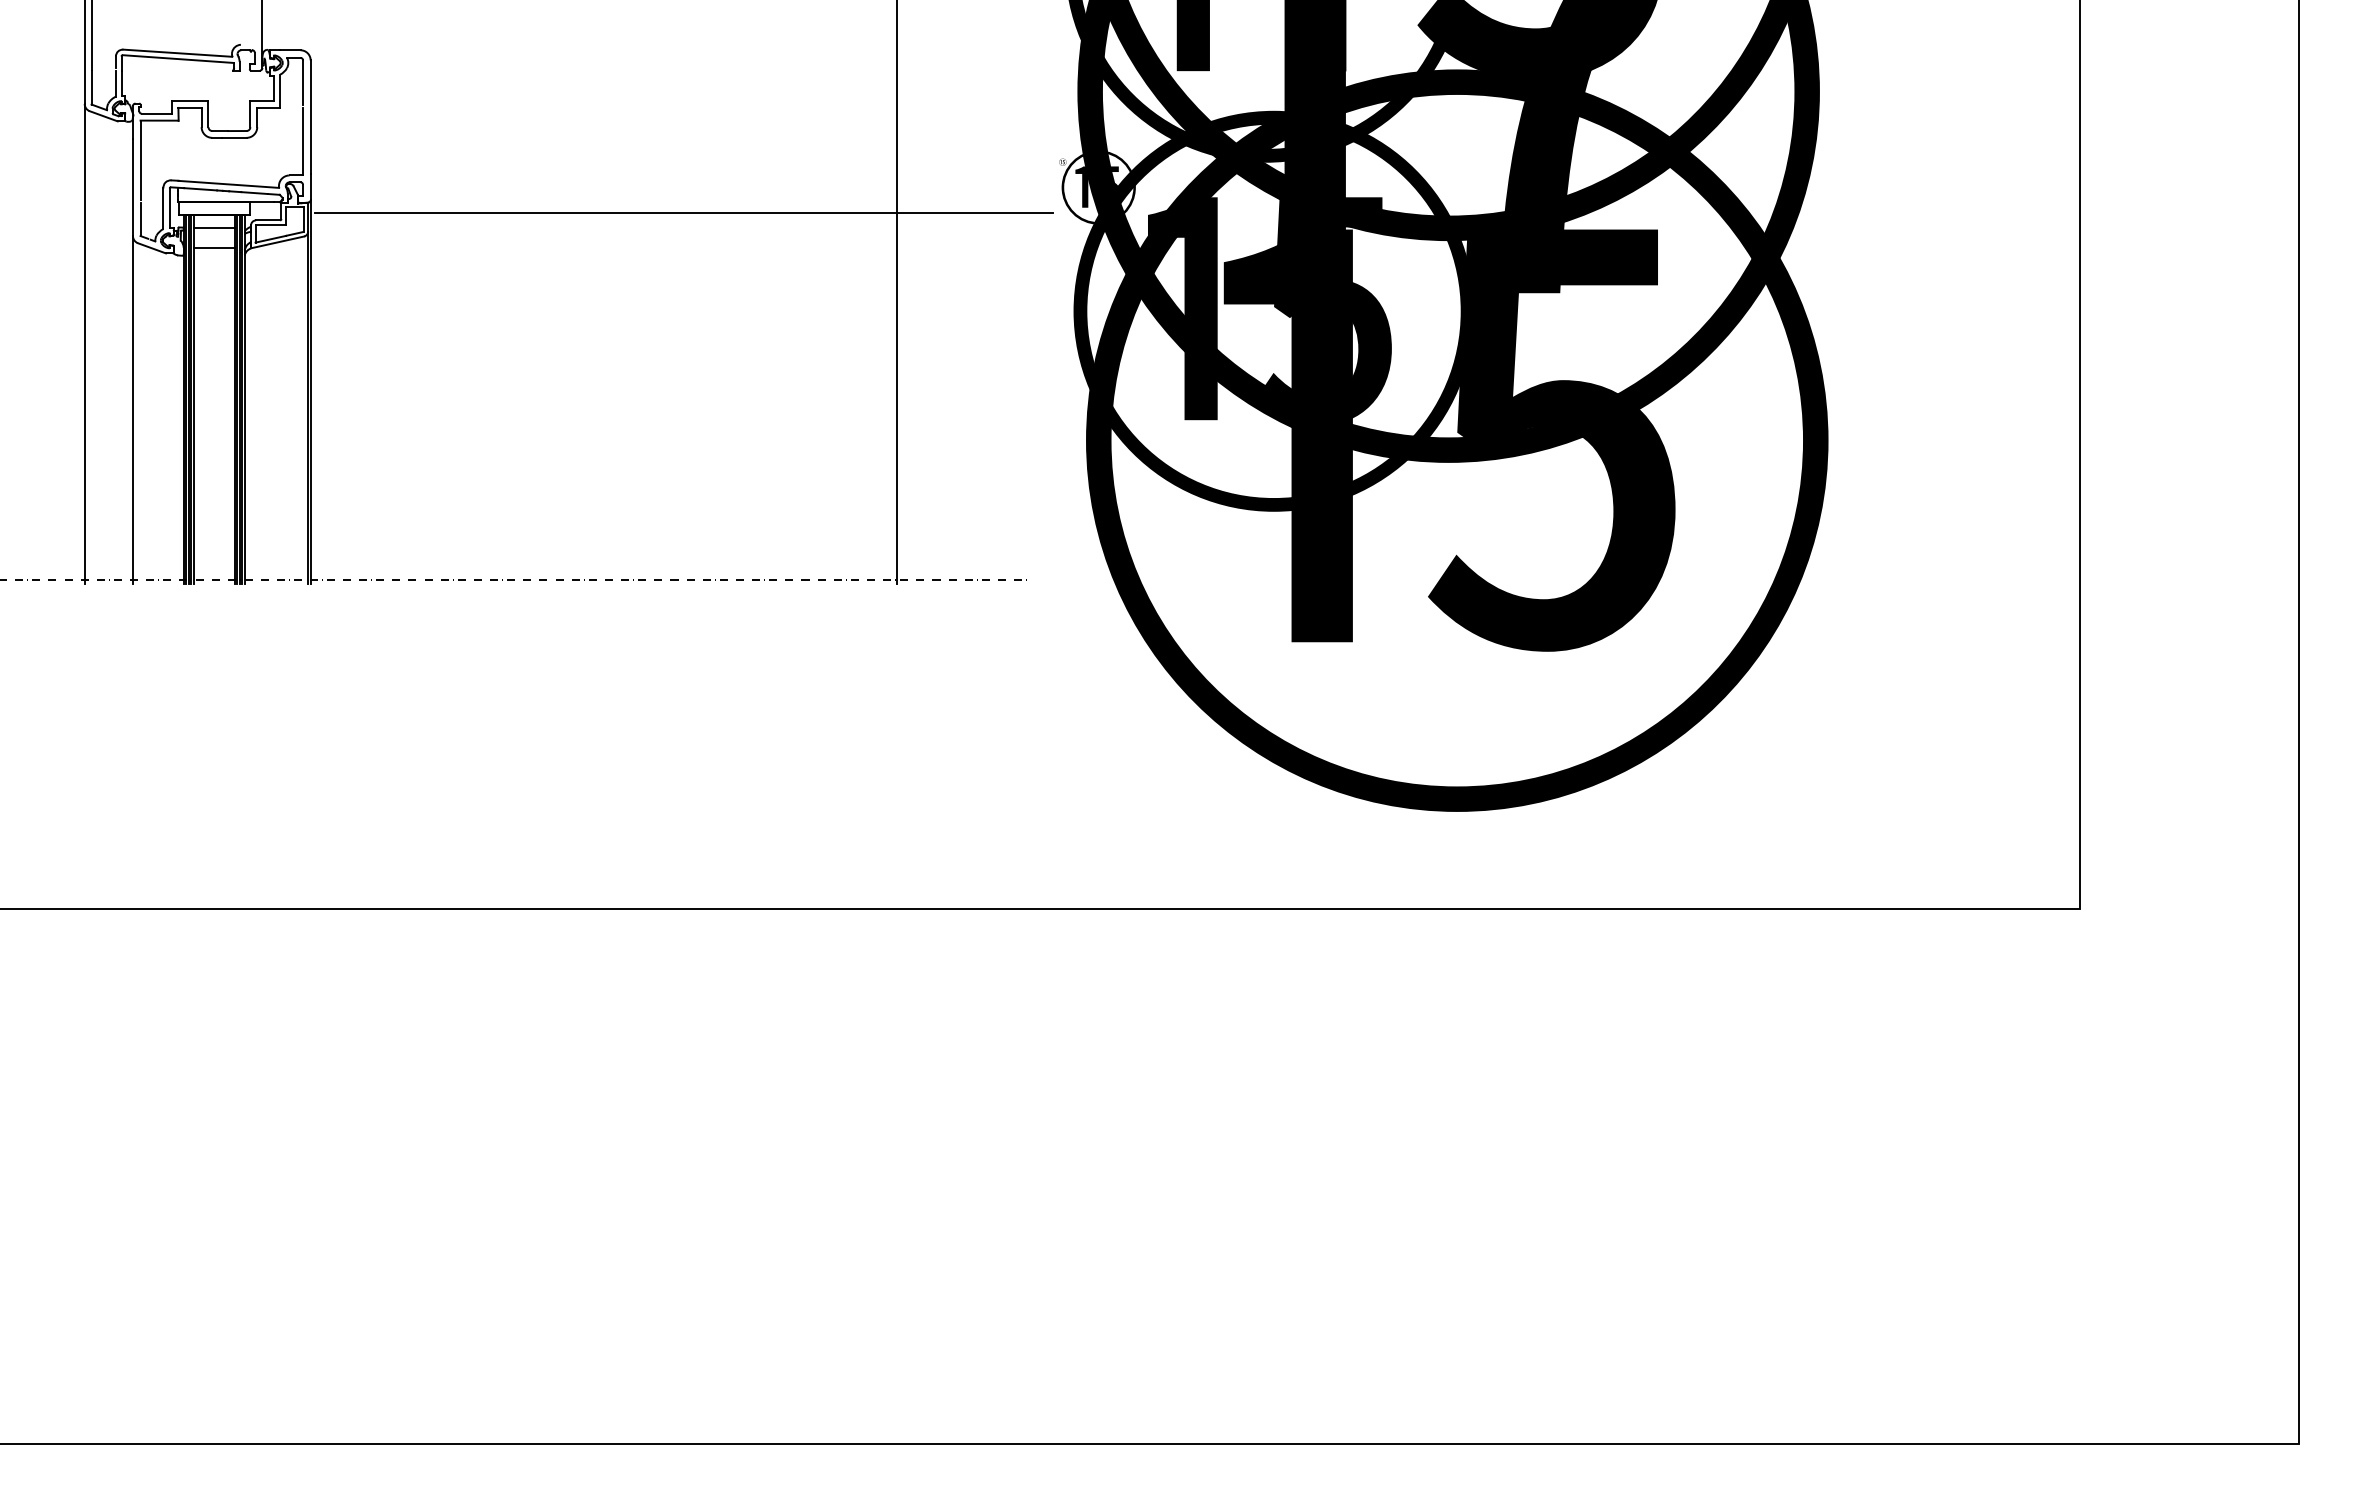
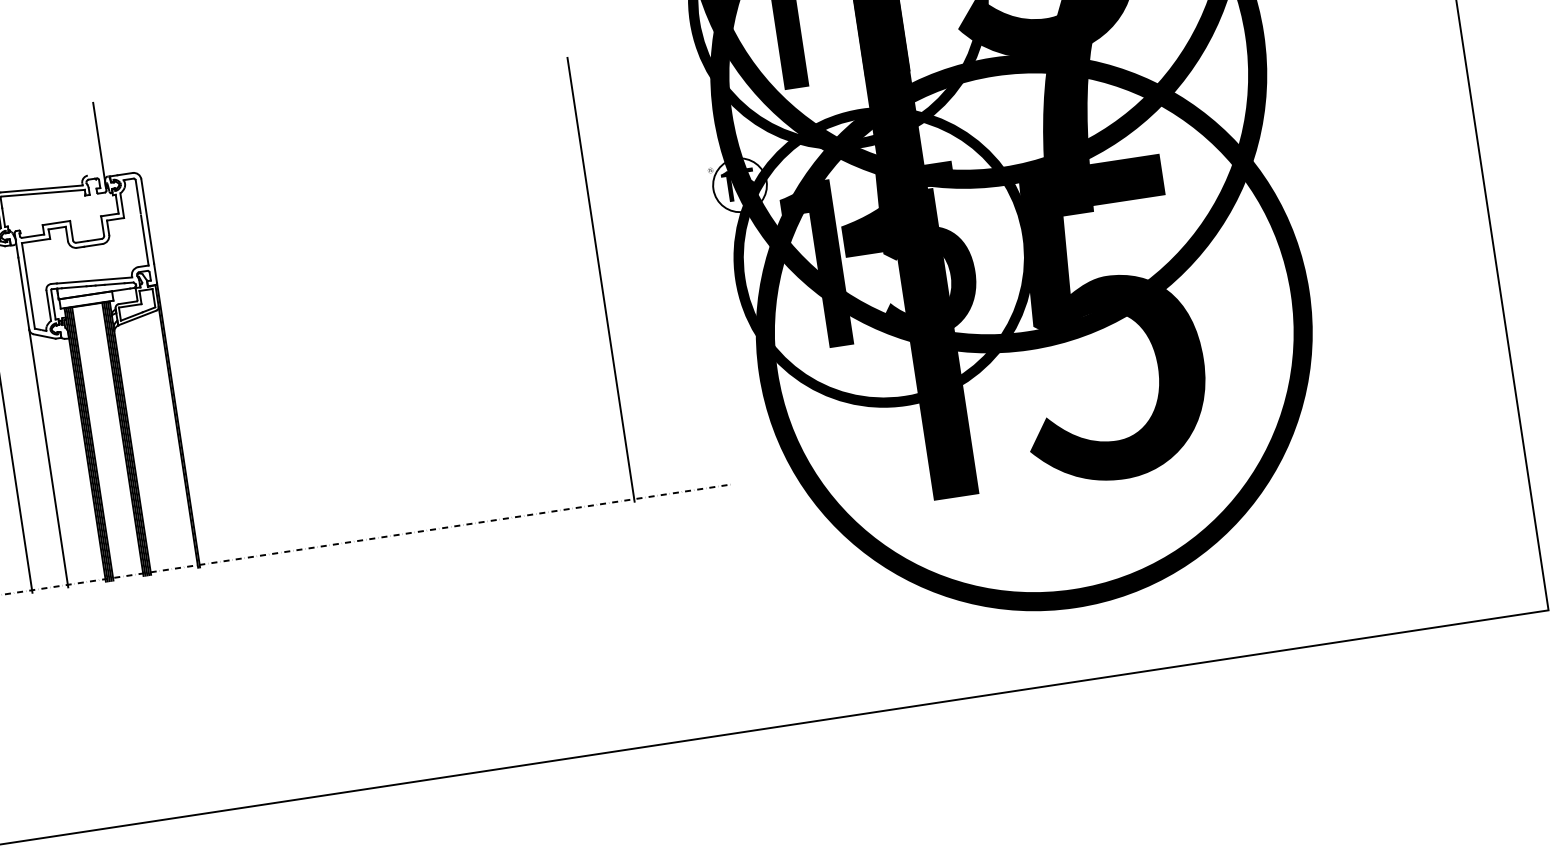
line: (683, 212) -> (434, 250), removed
line: (213, 228) -> (88, 314), removed
line: (213, 248) -> (90, 329), removed

